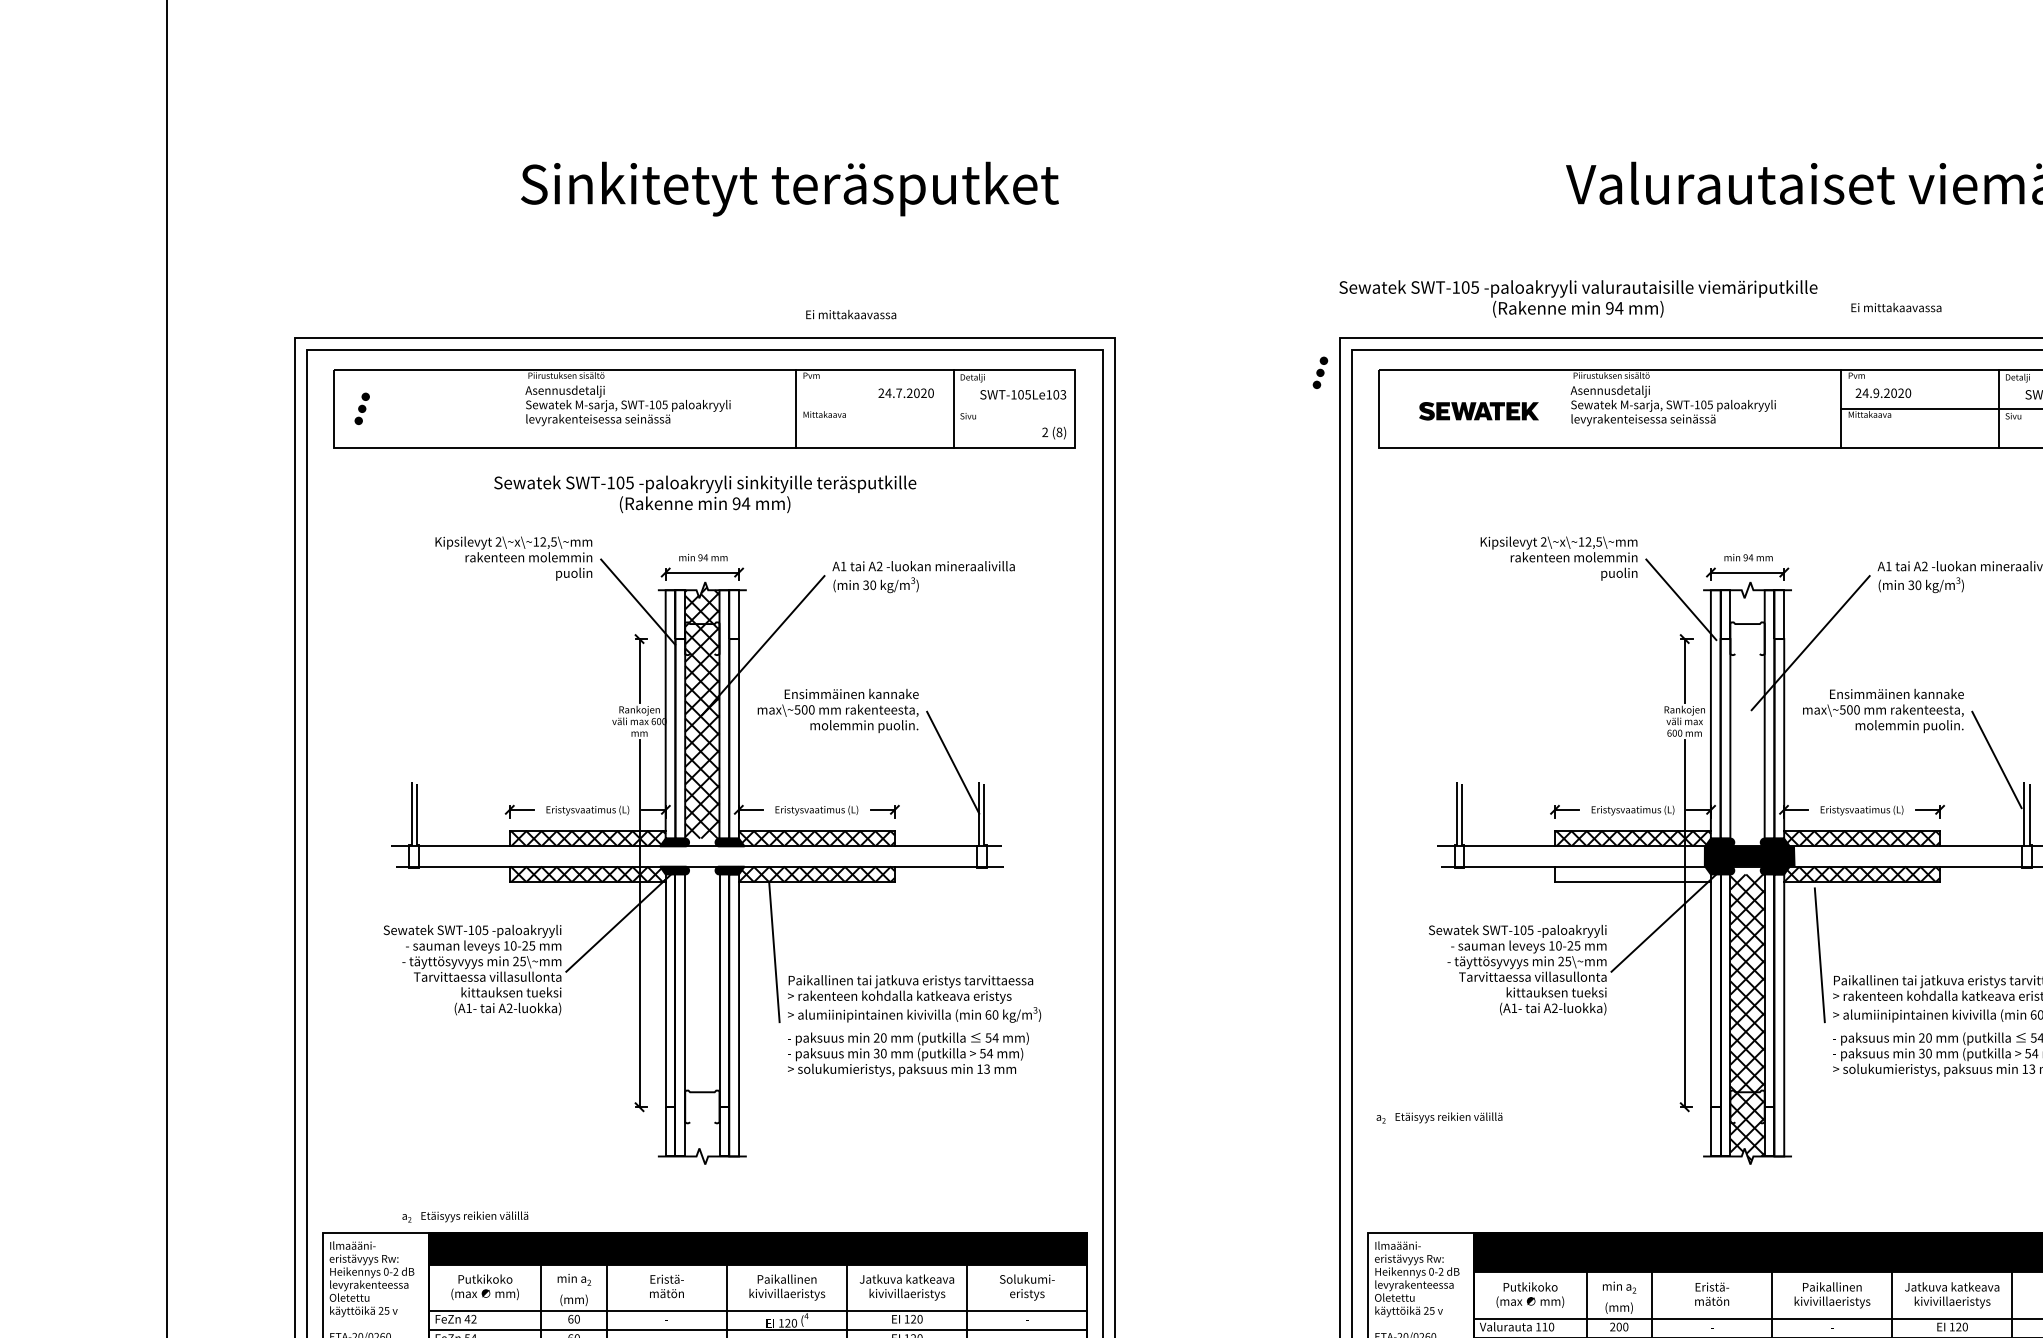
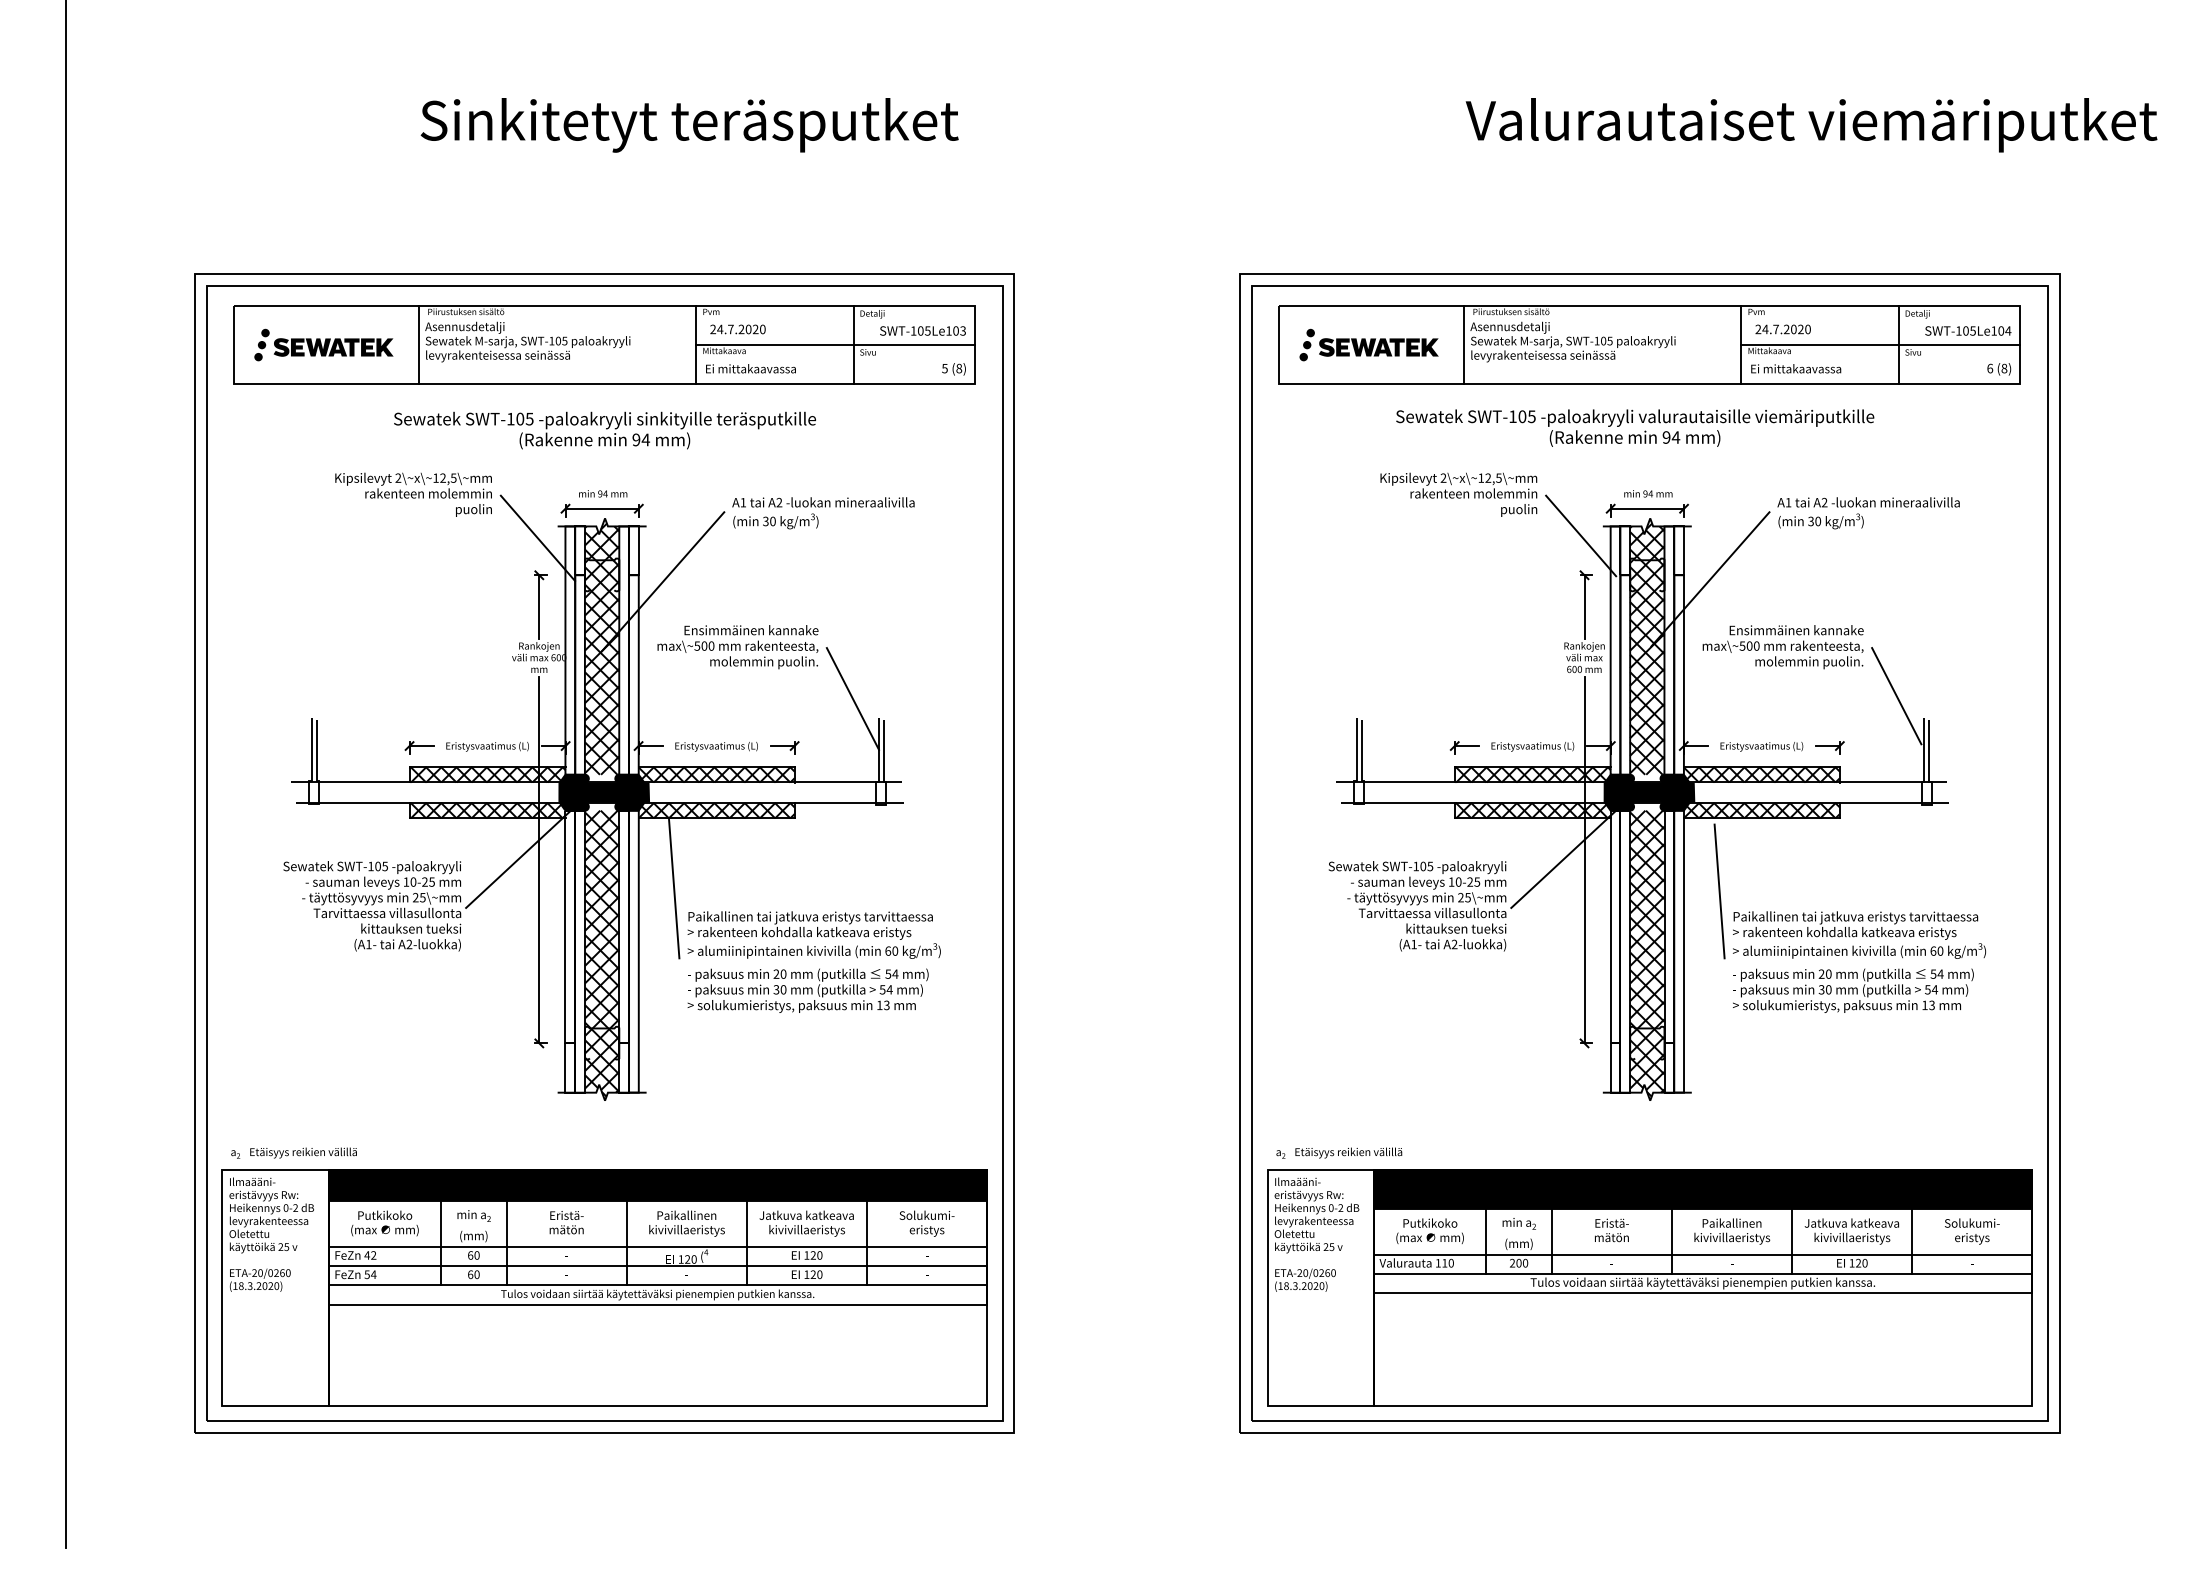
text: (1578, 298) -> (1635, 427), moved
text: (1896, 307) -> (1796, 368), moved
text: (850, 314) -> (750, 368), moved
part: (1319, 372) -> (1306, 344), moved
text: (905, 393) -> (737, 329), moved
text: (1875, 393) -> (1775, 329), 24.9.2020 -> 24.7.2020
line: (519, 408) -> (419, 344), added
line: (935, 408) -> (835, 344), added
line: (1564, 408) -> (1464, 344), added
part: (433, 411) -> (333, 347), added
text: (1044, 432) -> (944, 368), 2 -> 5
hatch: (1747, 712) -> (1647, 648), added
fill: (704, 856) -> (604, 792), added
hatch: (1632, 874) -> (1532, 810), added
hatch: (701, 1017) -> (601, 953), added
text: (1439, 1117) -> (1339, 1152), moved
text: (464, 1216) -> (293, 1152), moved

